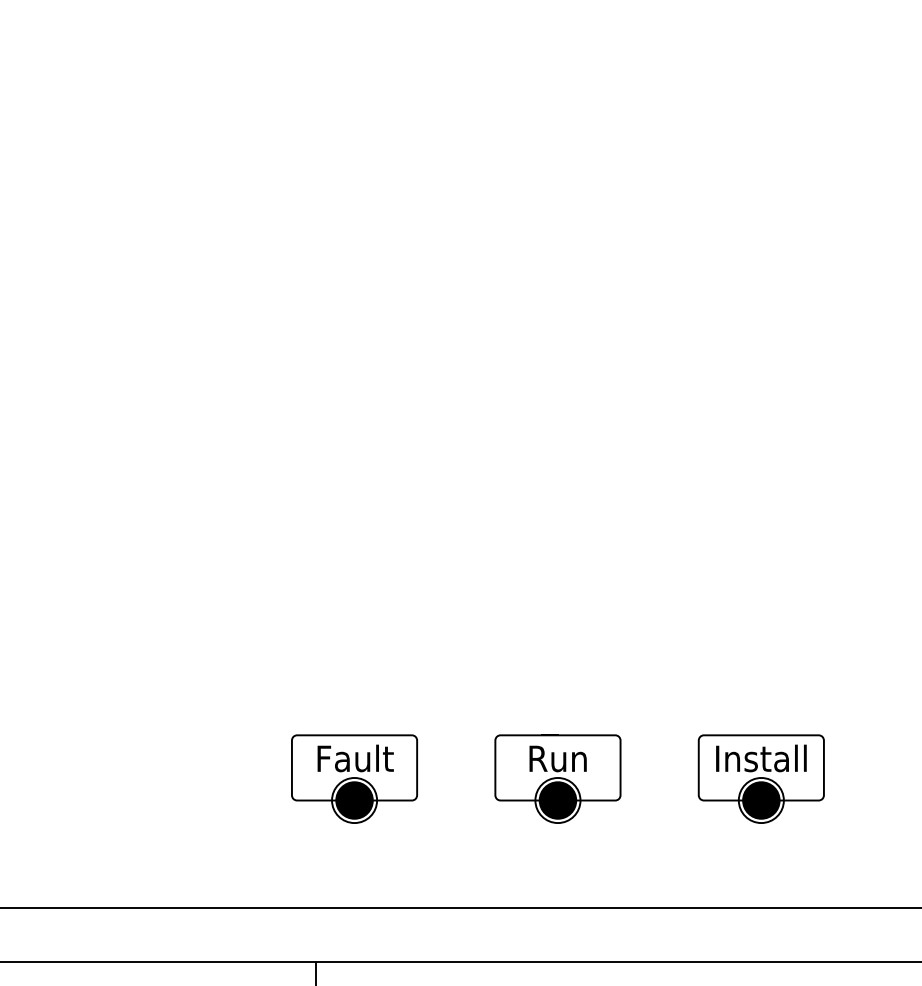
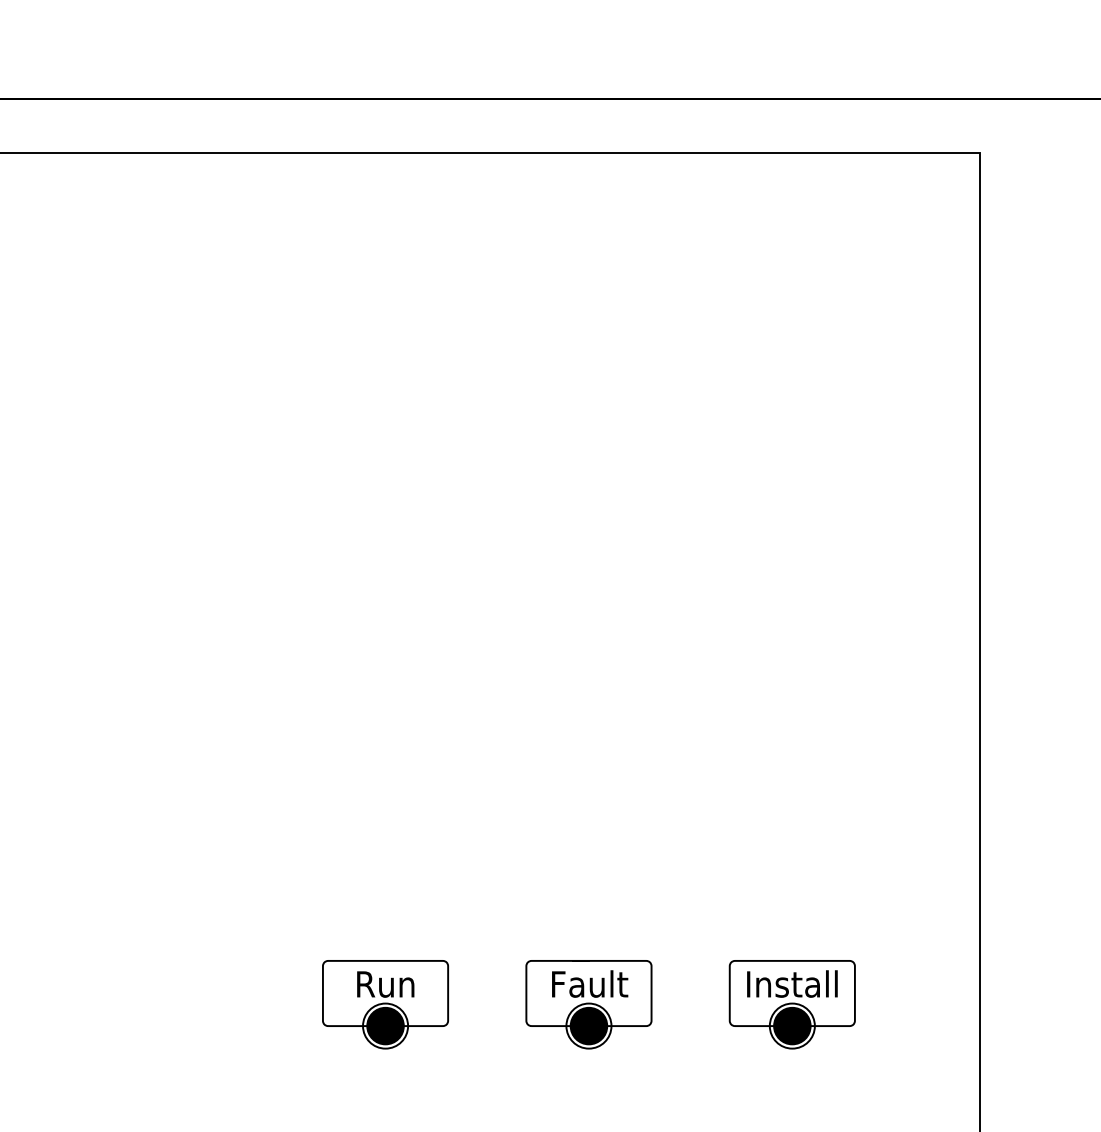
text: (355, 757) -> (386, 983), Fault -> Run
text: (559, 757) -> (590, 983), Run -> Fault

